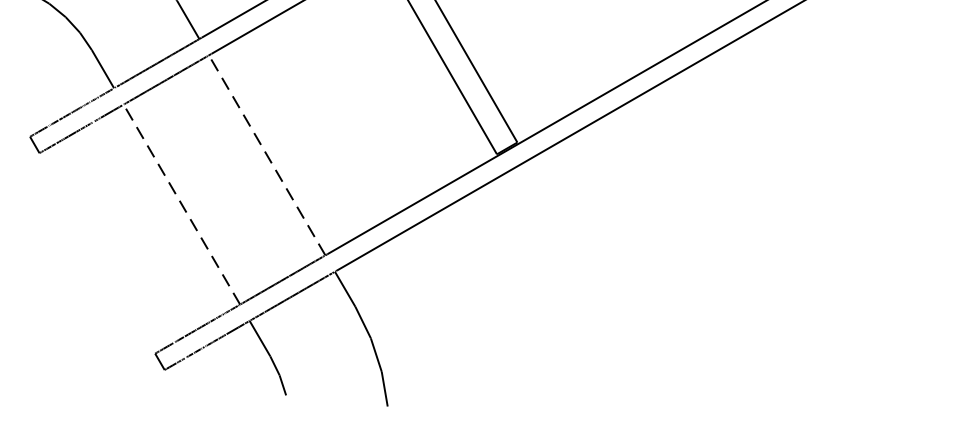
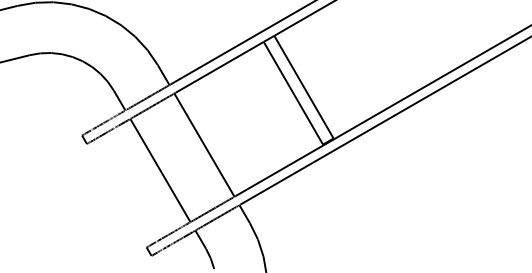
line: (267, 156) -> (204, 145), dashed -> solid
line: (181, 204) -> (160, 170), dashed -> solid

